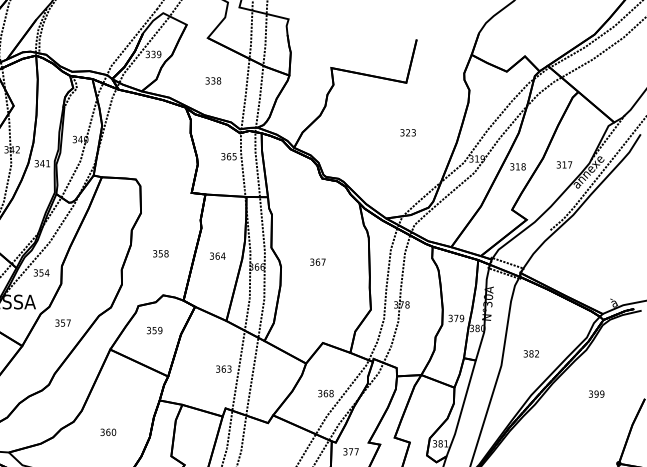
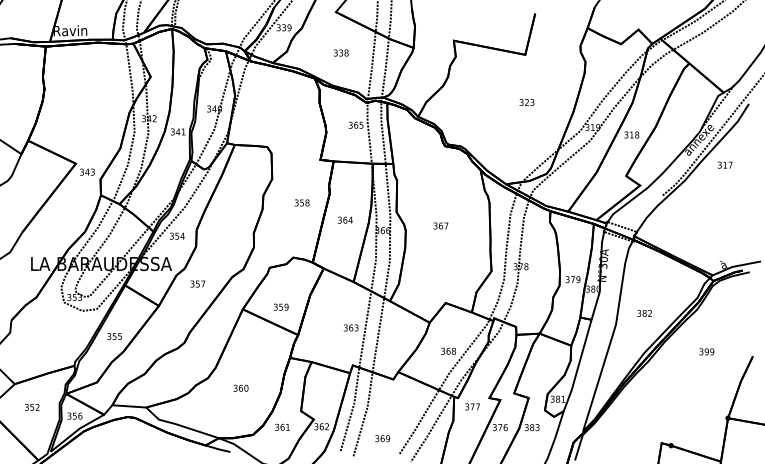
text: (564, 164) -> (725, 164), moved
text: (160, 253) -> (301, 202), moved
text: (153, 329) -> (280, 306), moved

